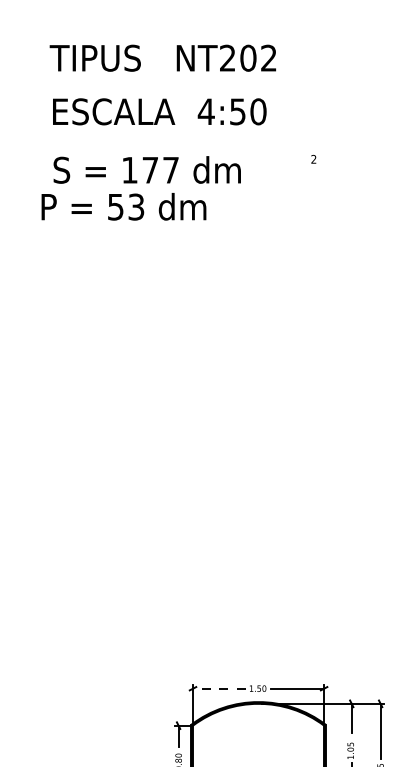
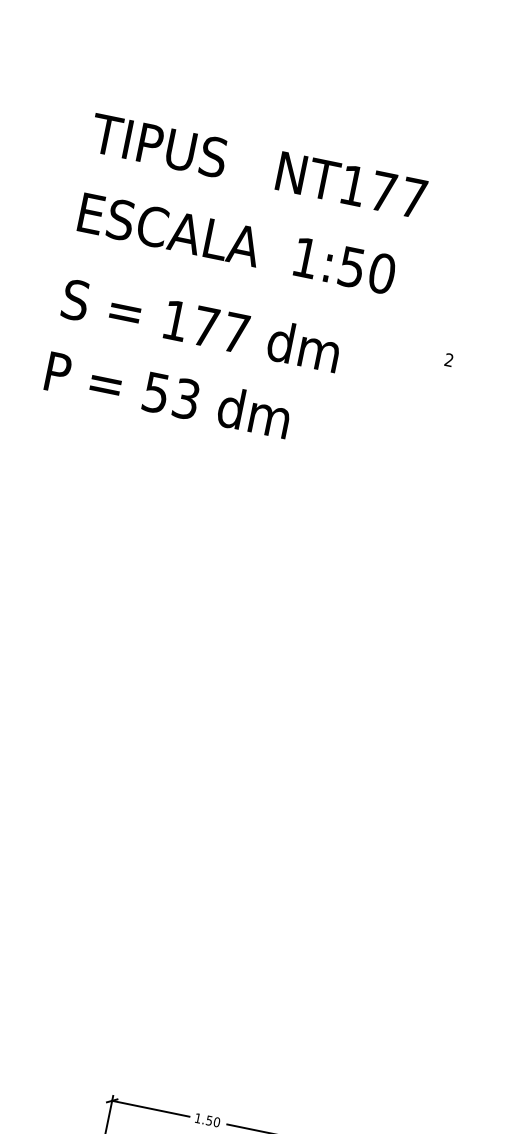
text: (248, 57) -> (383, 190), NT202 -> NT177
text: (205, 111) -> (304, 257), 4:50 -> 1:50
text: (123, 206) -> (167, 394), moved
line: (218, 688) -> (149, 1108), dashed -> solid

